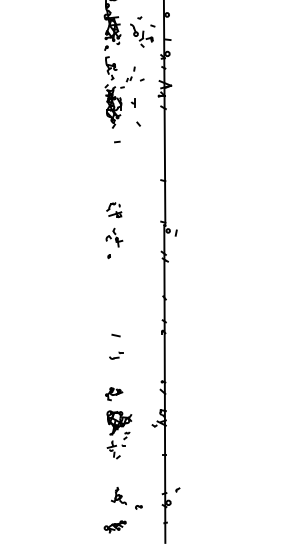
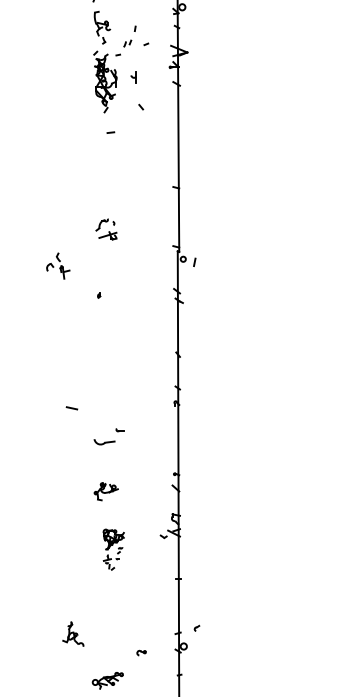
part: (114, 237) -> (58, 265), moved
line: (115, 335) -> (71, 408), moved
part: (116, 355) -> (109, 436), size x1.6
part: (119, 434) -> (113, 549), size x0.6
part: (118, 496) -> (72, 634), moved

